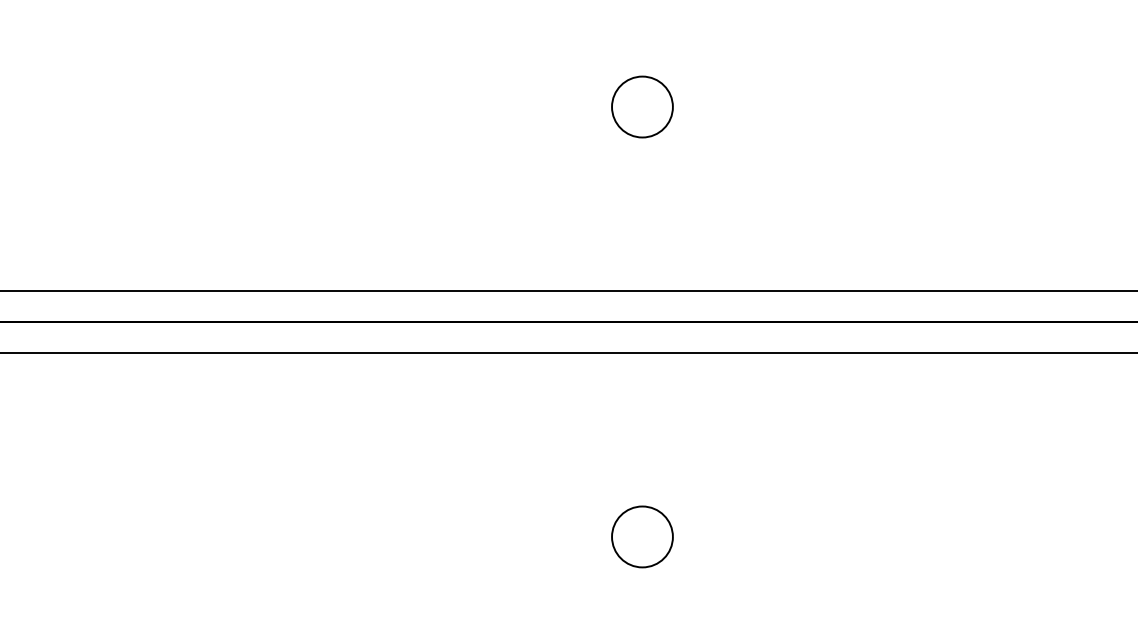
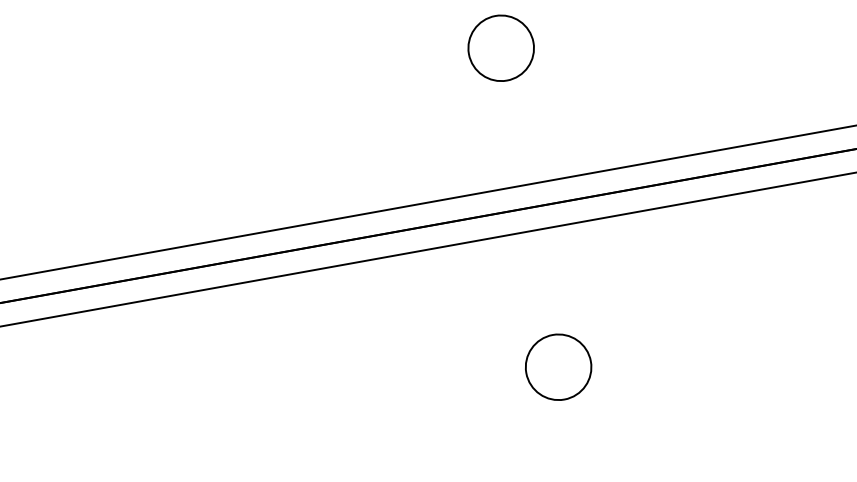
circle: (641, 106) -> (500, 48), size x1.43
circle: (642, 536) -> (558, 366), size x1.43

